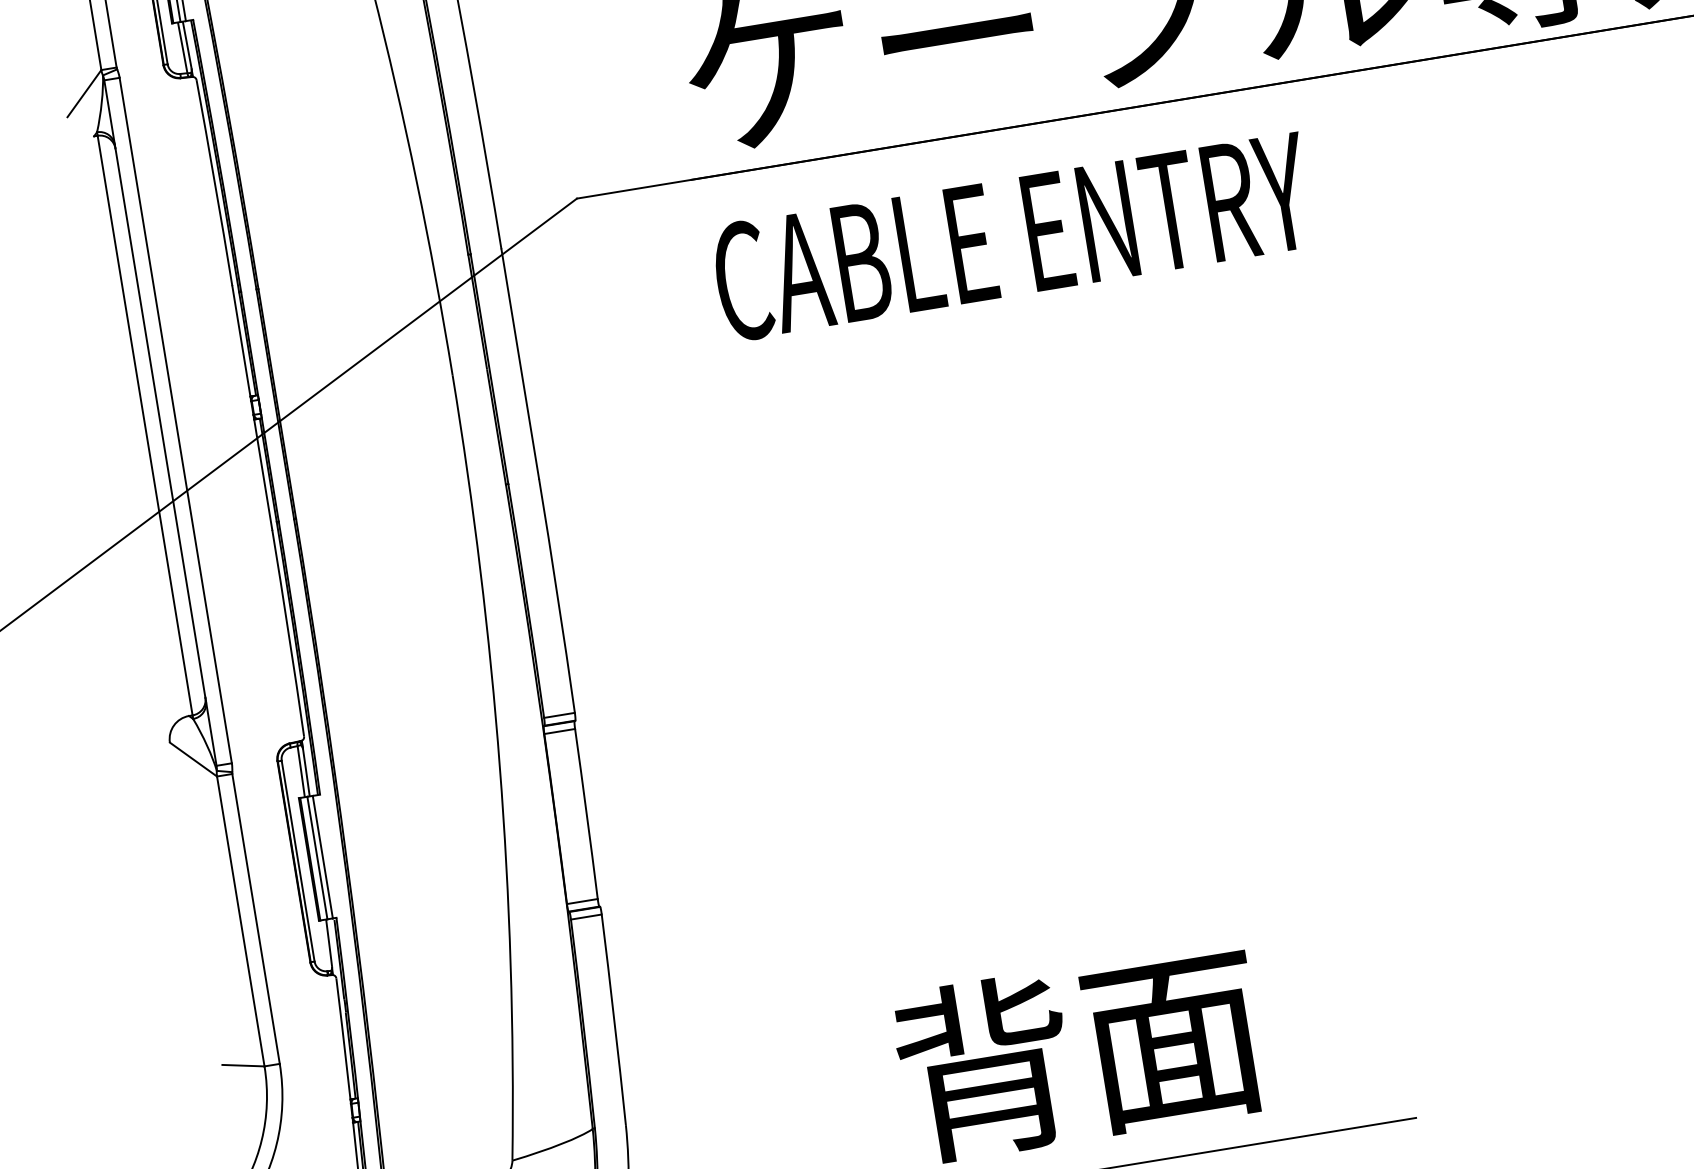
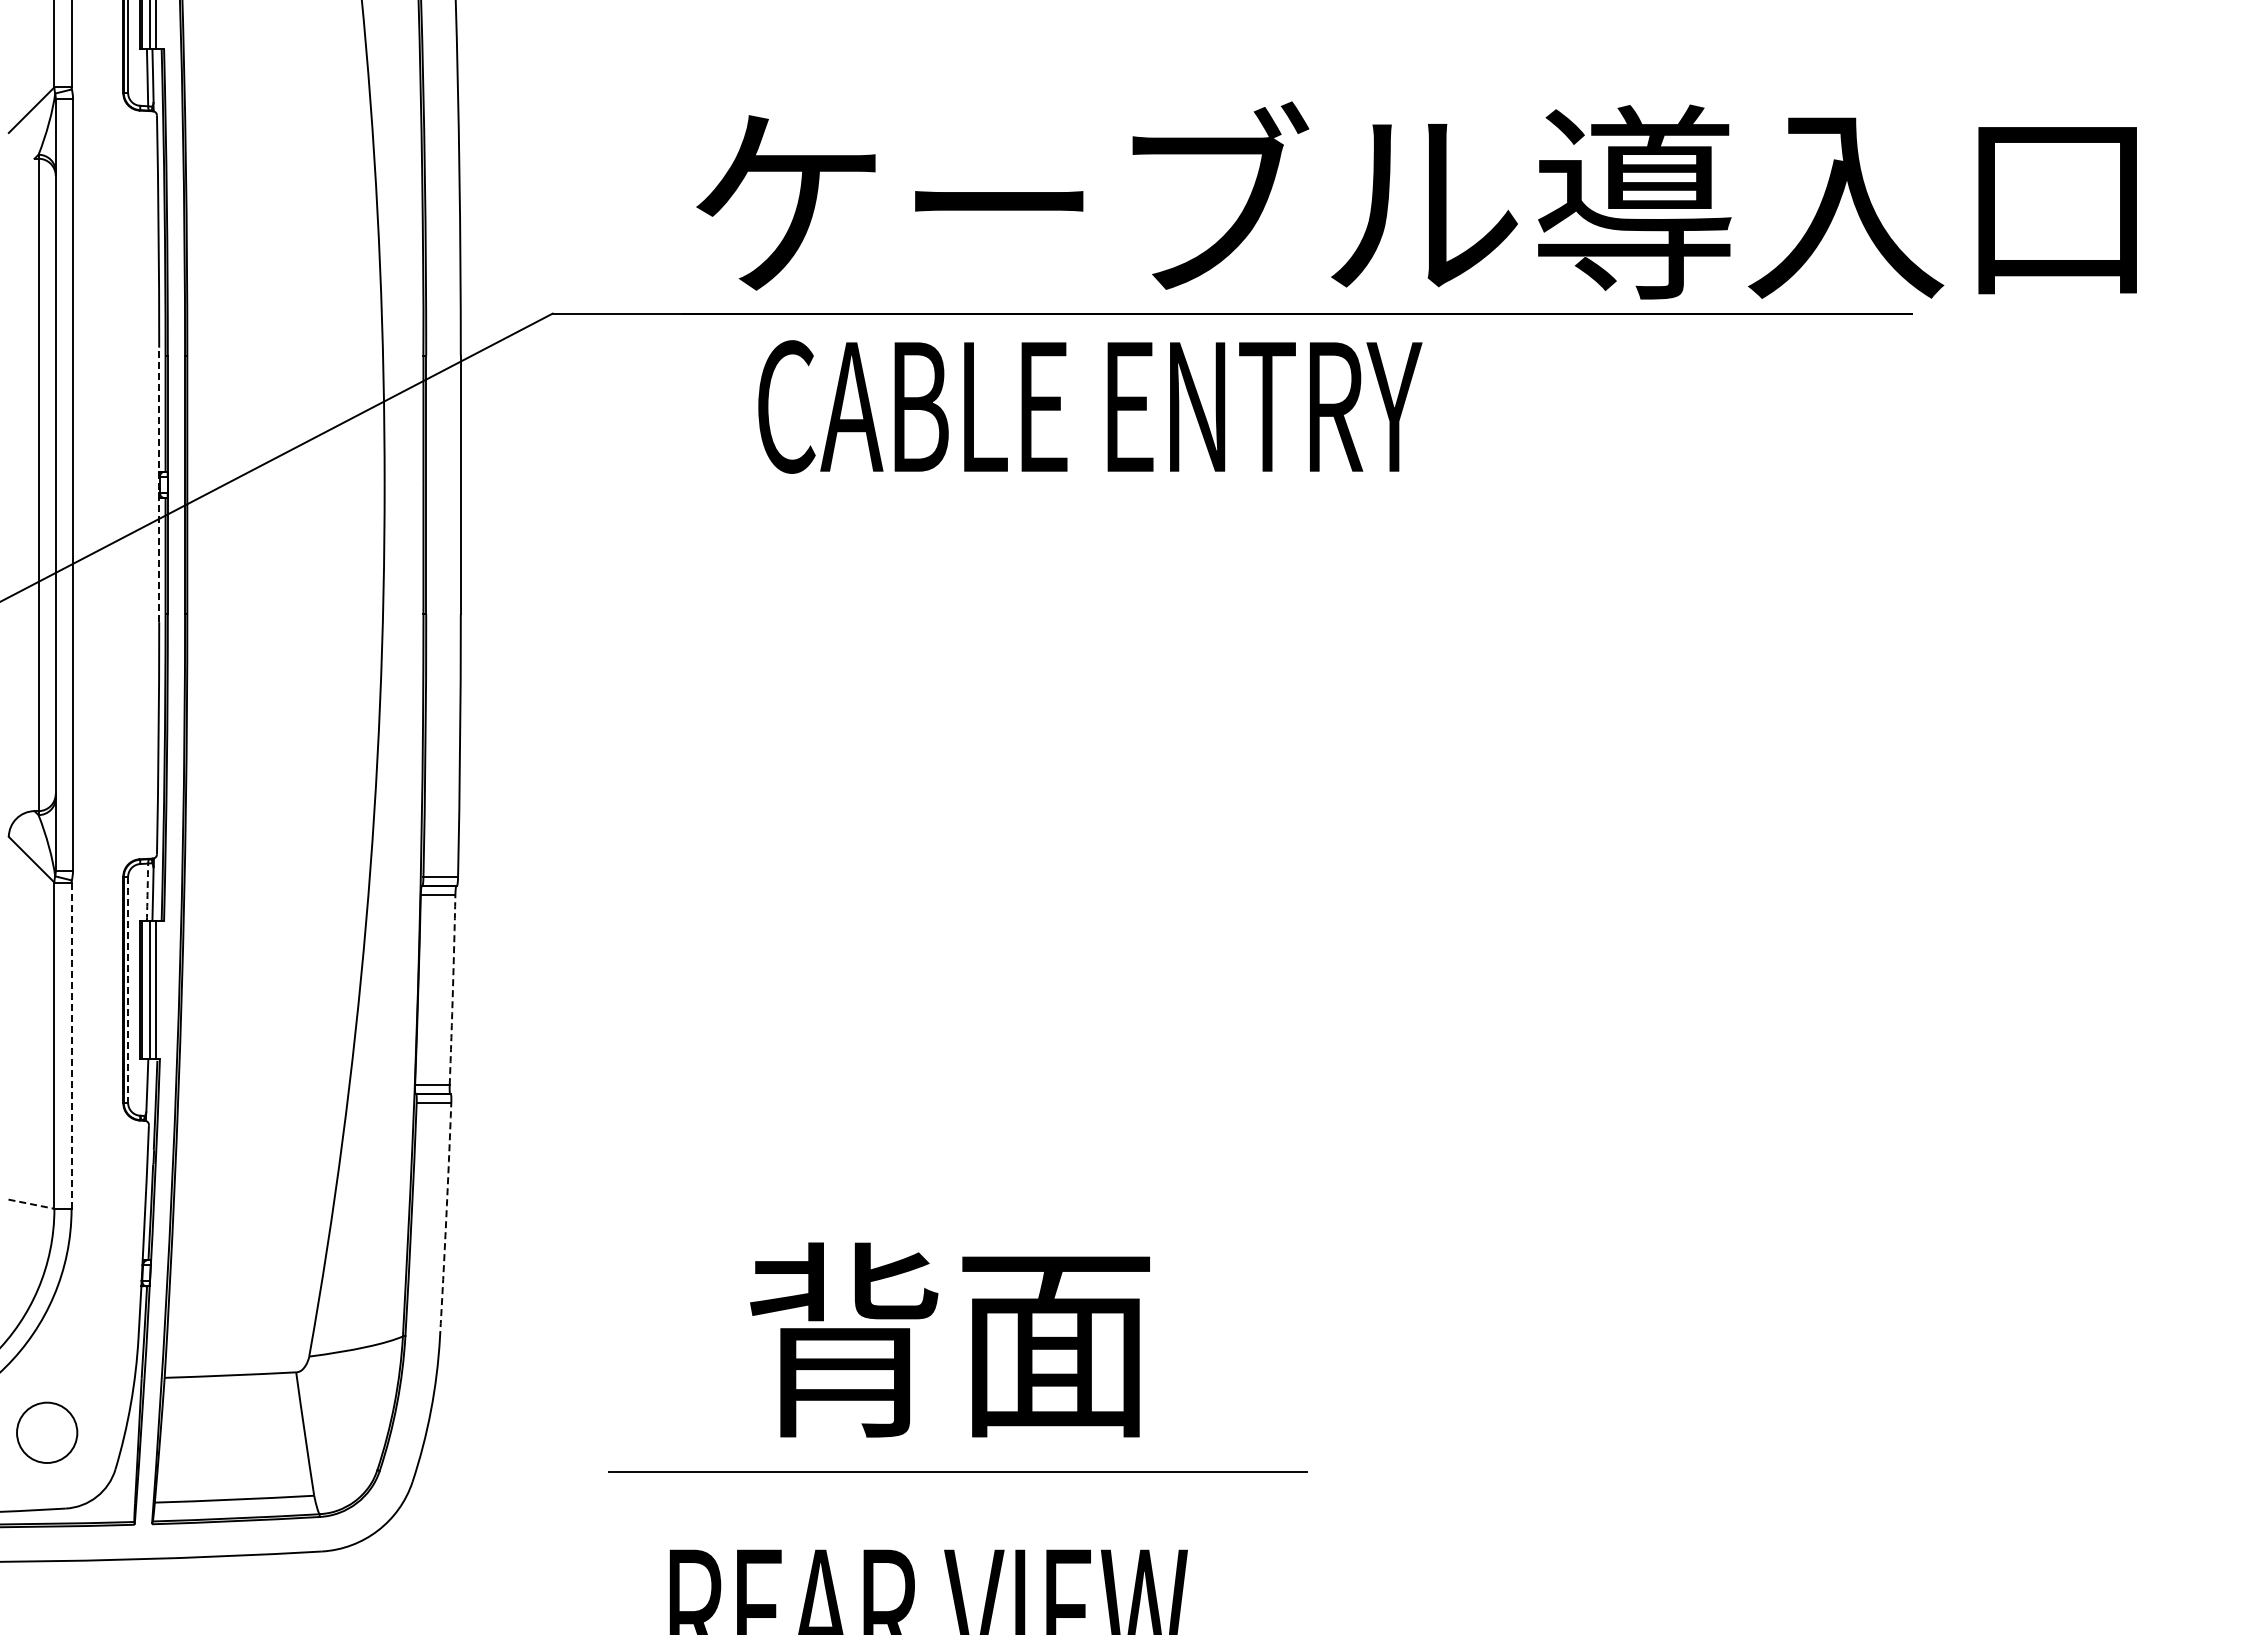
text: (1012, 236) -> (1090, 406), moved
line: (252, 407) -> (159, 484), solid -> dashed
arc: (301, 771) -> (147, 892), solid -> dashed
arc: (586, 813) -> (452, 989), solid -> dashed
line: (298, 860) -> (128, 989), solid -> dashed
line: (256, 919) -> (71, 1046), solid -> dashed
arc: (614, 1019) -> (446, 1220), solid -> dashed
line: (243, 1065) -> (31, 1204), solid -> dashed

